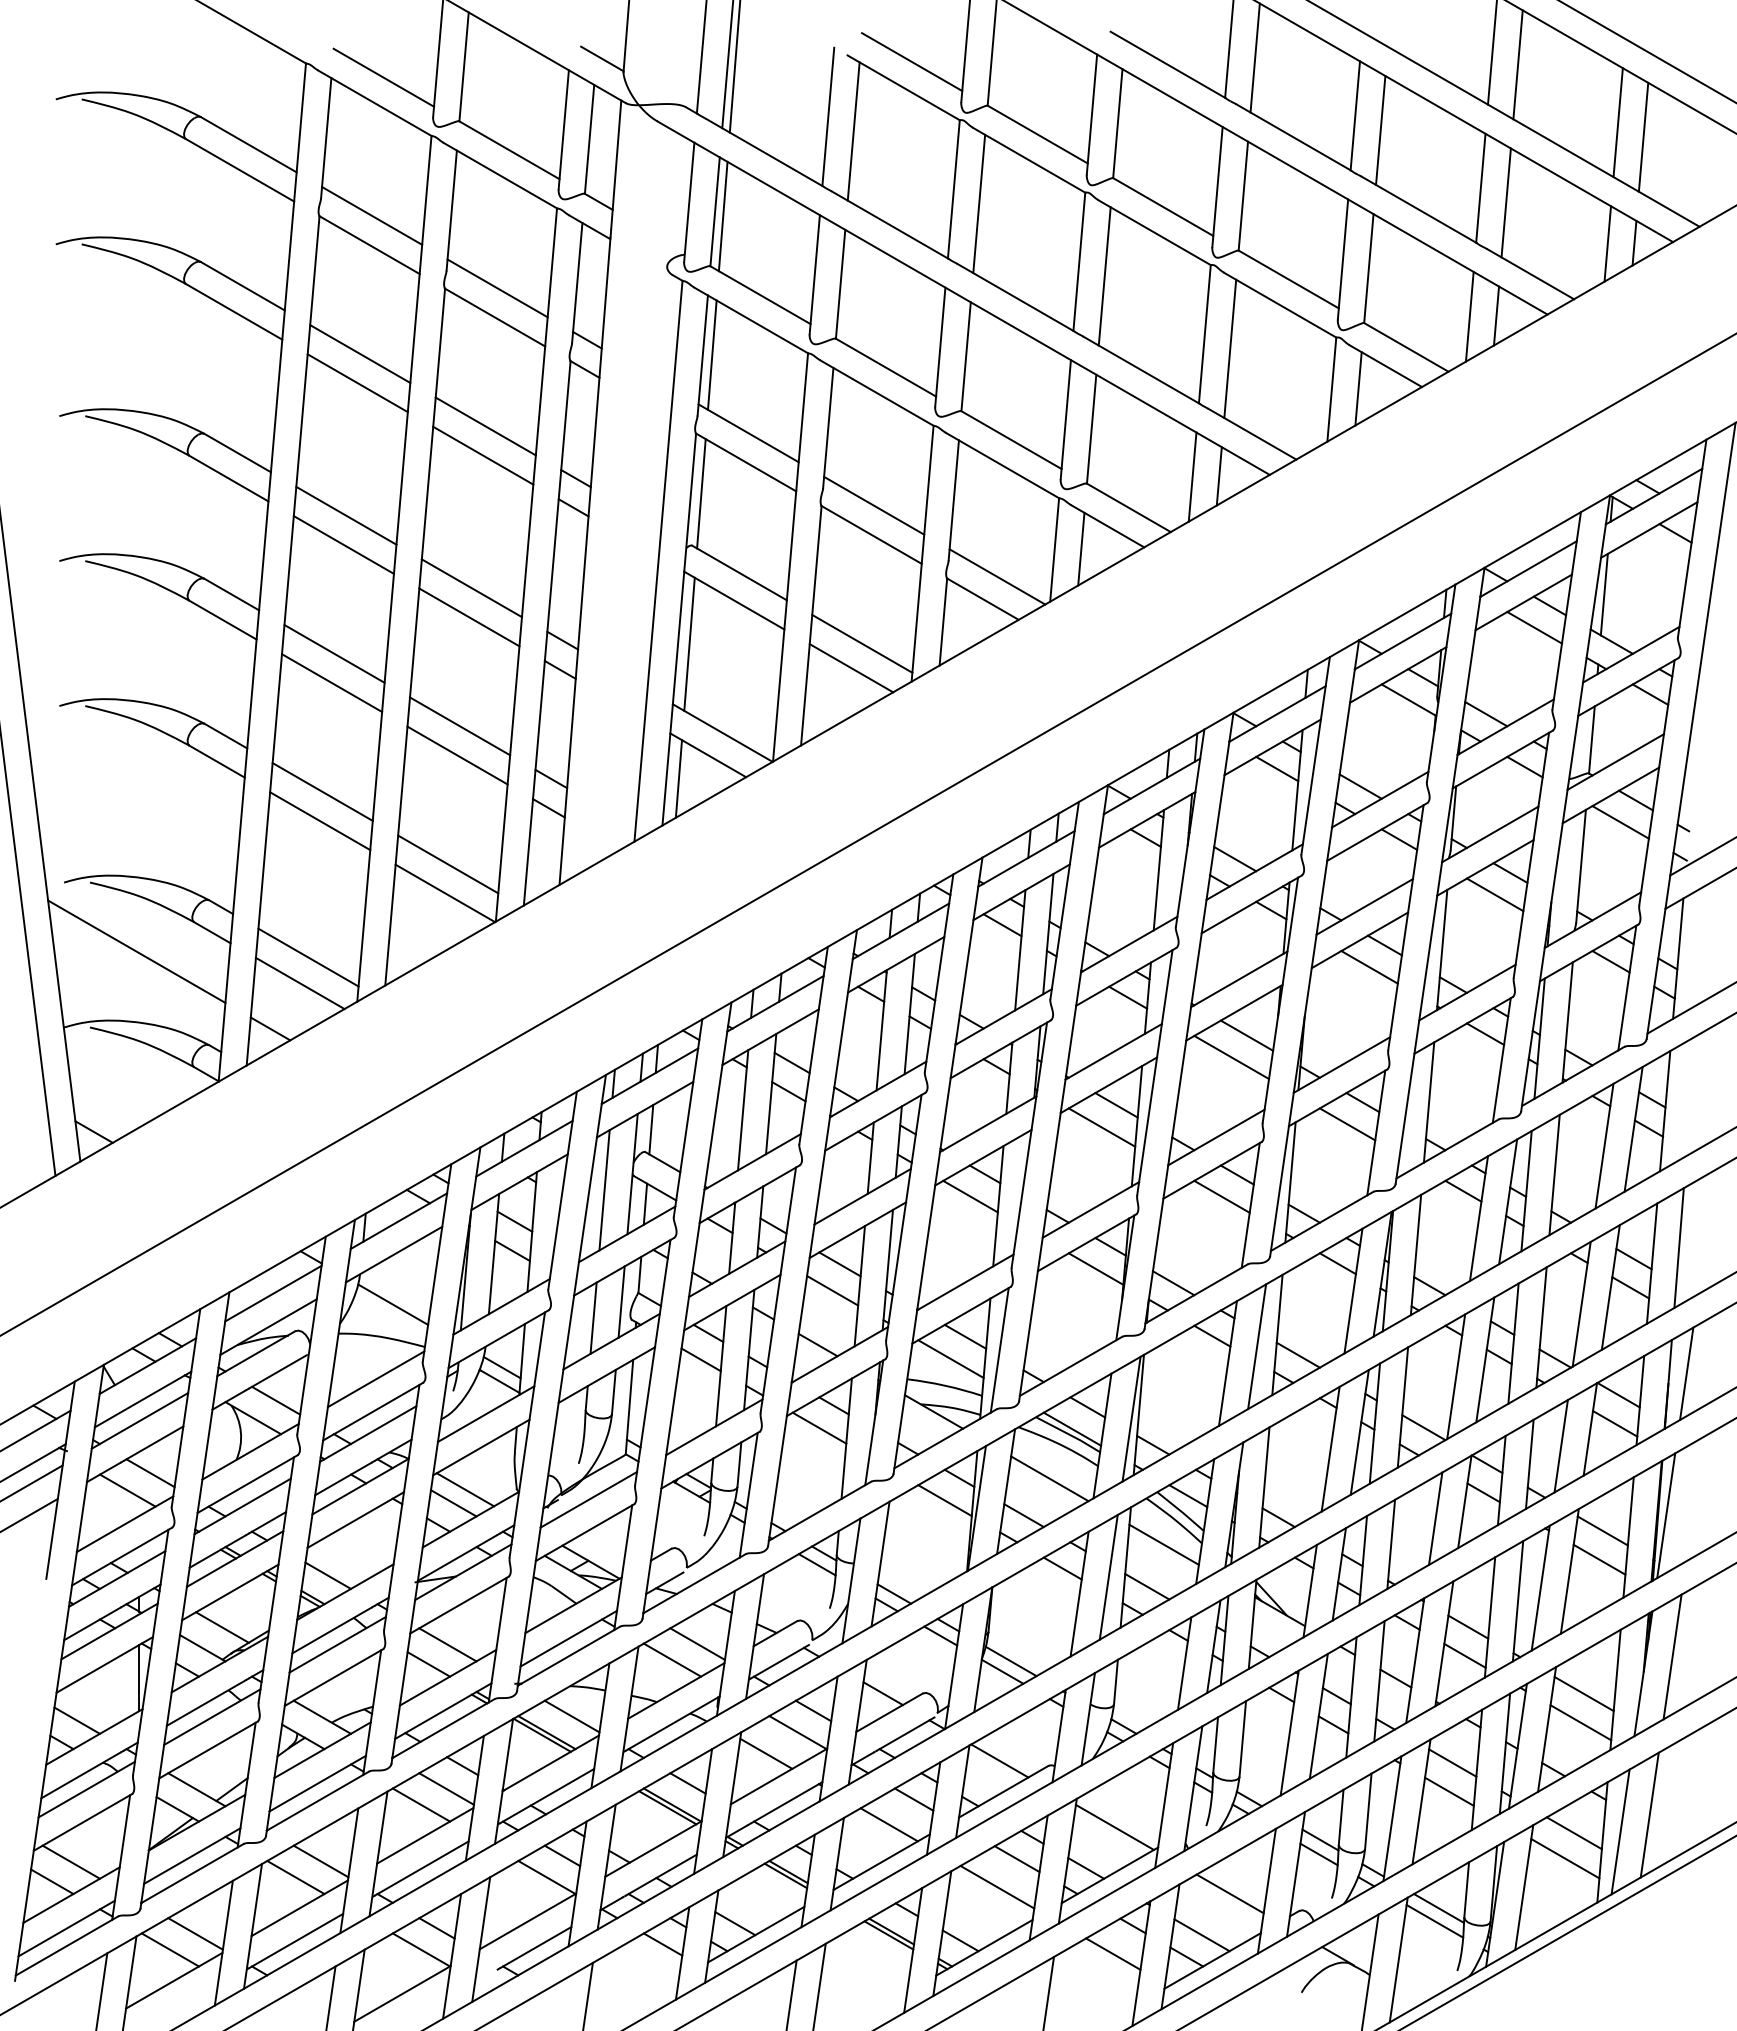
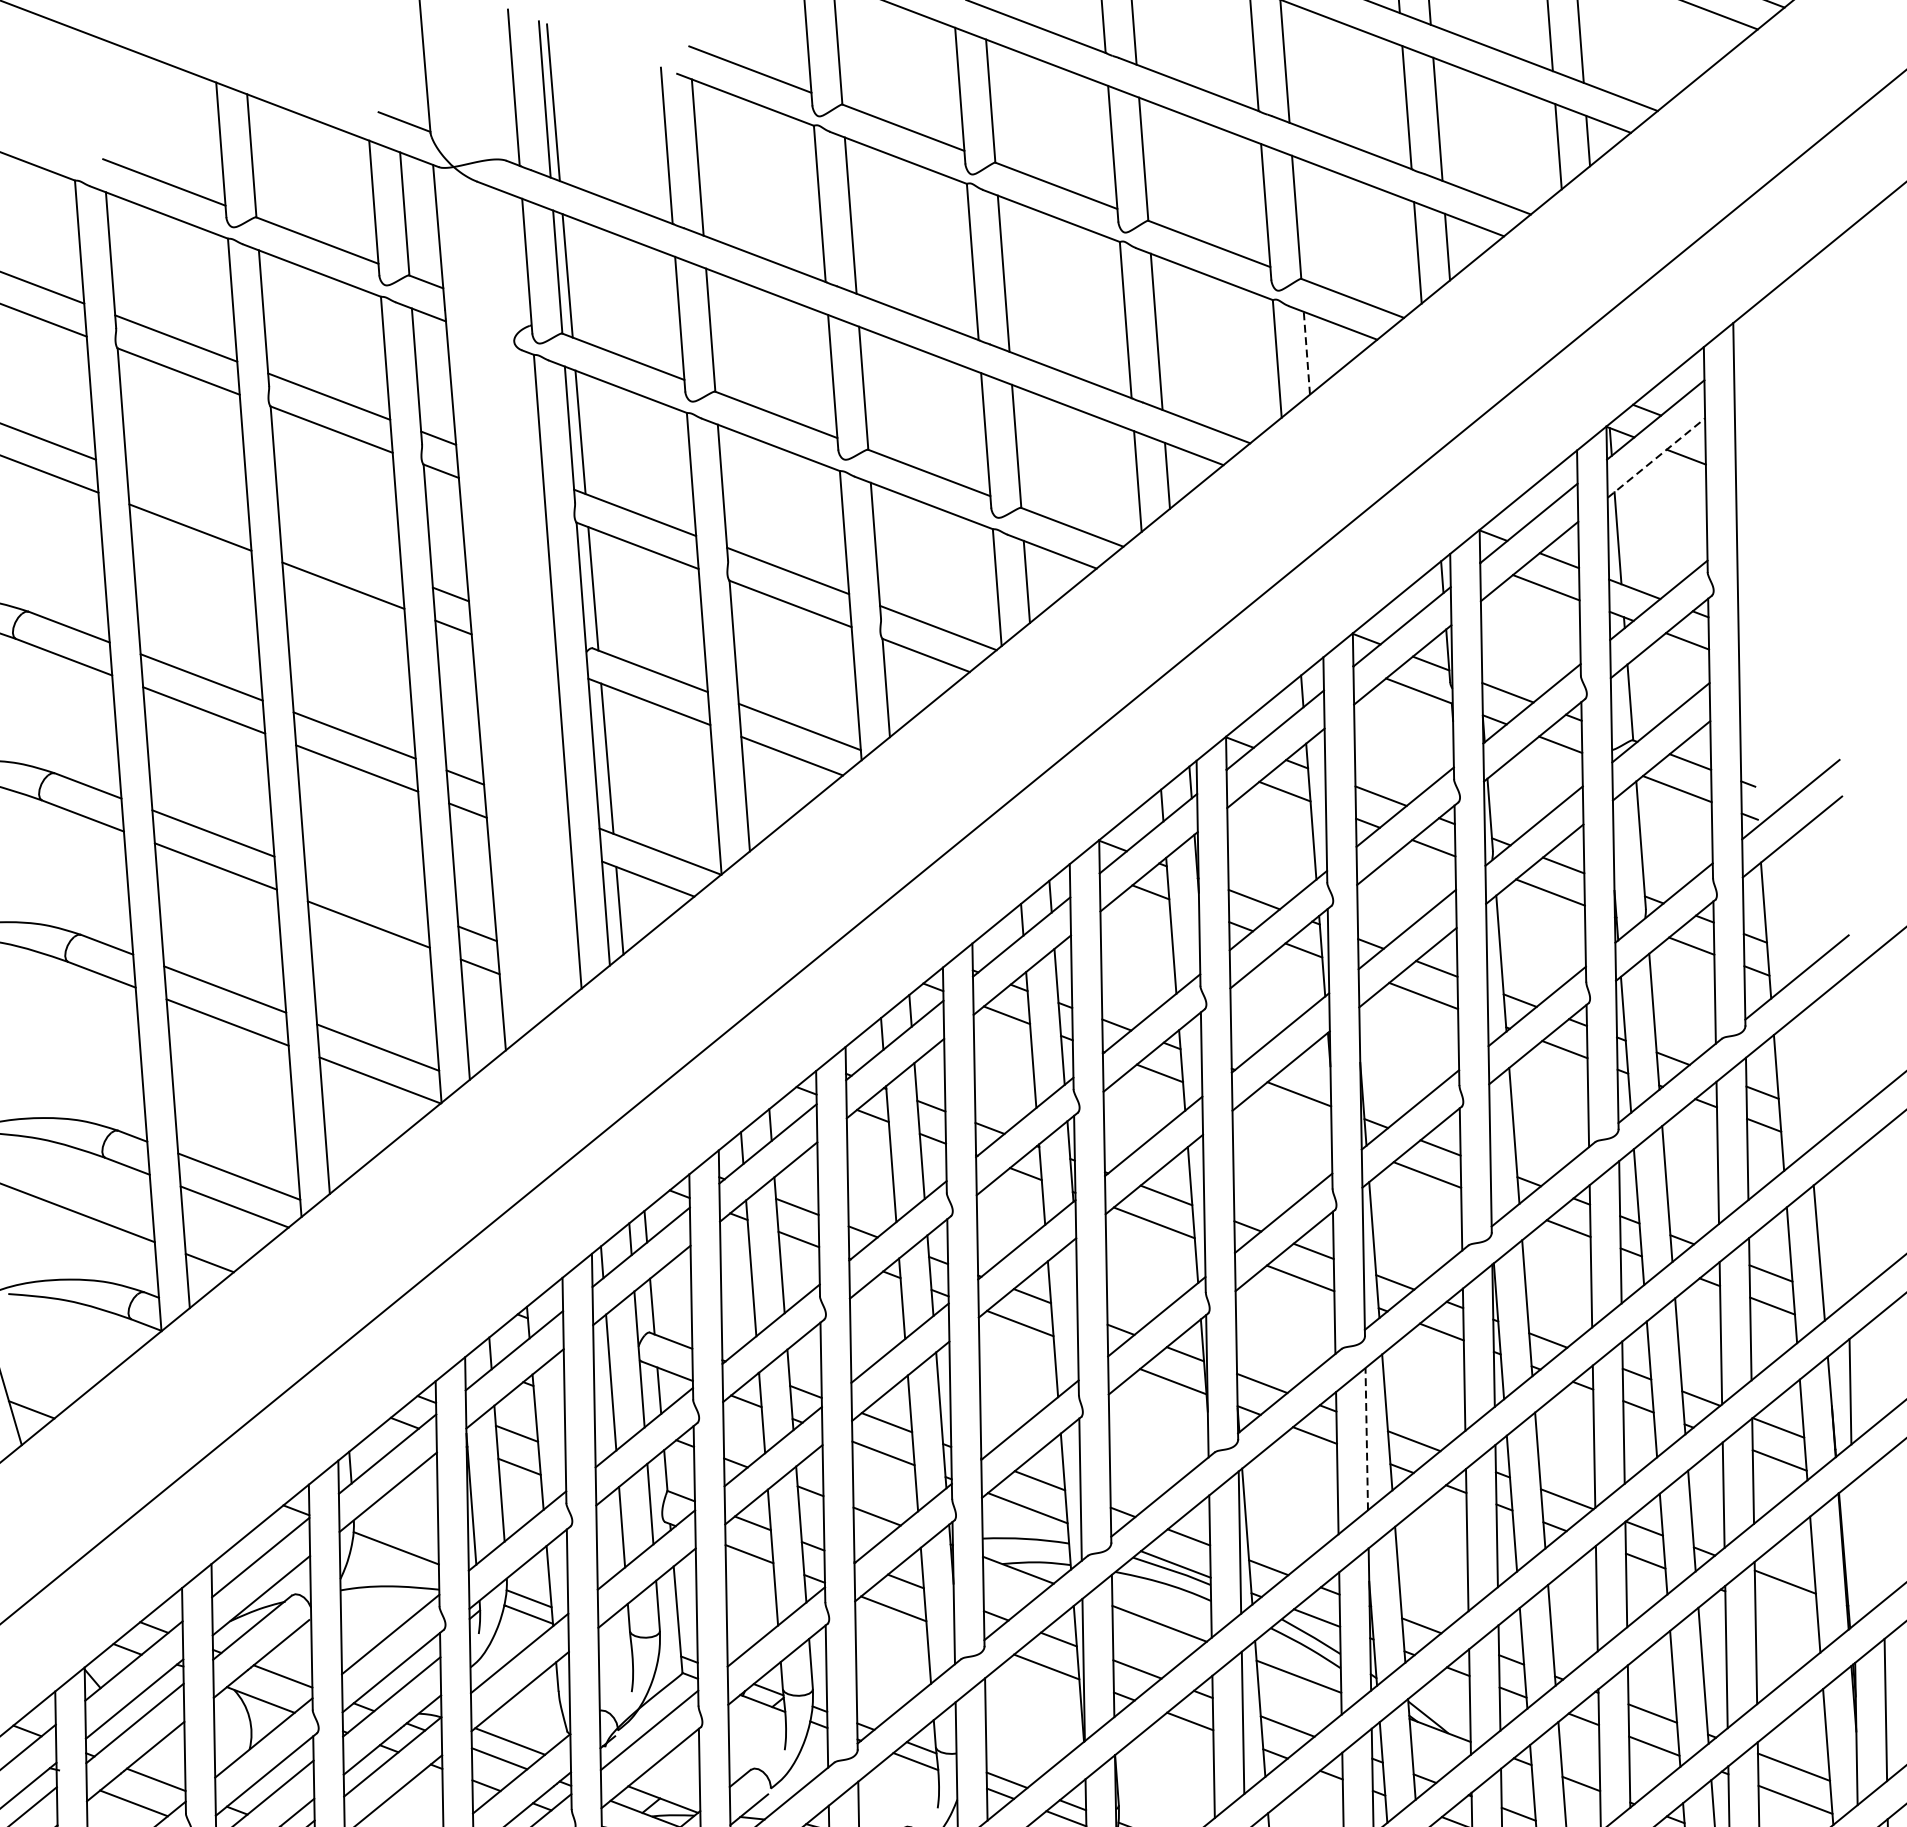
line: (360, 353) -> (188, 493), removed
line: (1358, 388) -> (1306, 352), solid -> dashed
line: (485, 426) -> (340, 552), removed
line: (1649, 530) -> (1656, 458), solid -> dashed
line: (460, 726) -> (366, 891), removed
line: (1231, 1057) -> (1285, 1121), removed
line: (1257, 1346) -> (1367, 1438), solid -> dashed
line: (1666, 1515) -> (1853, 1553), removed
line: (1599, 1559) -> (1786, 1614), removed

